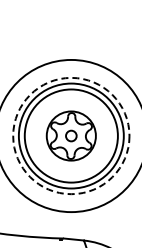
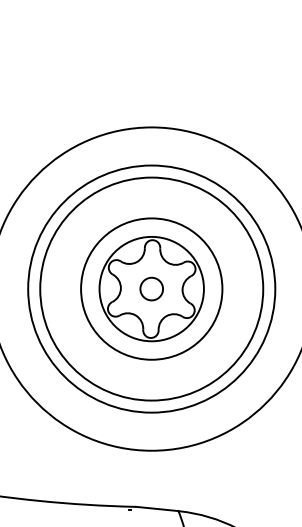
circle: (71, 135) -> (152, 287), dashed -> solid
circle: (71, 135) -> (152, 287), size x0.71

